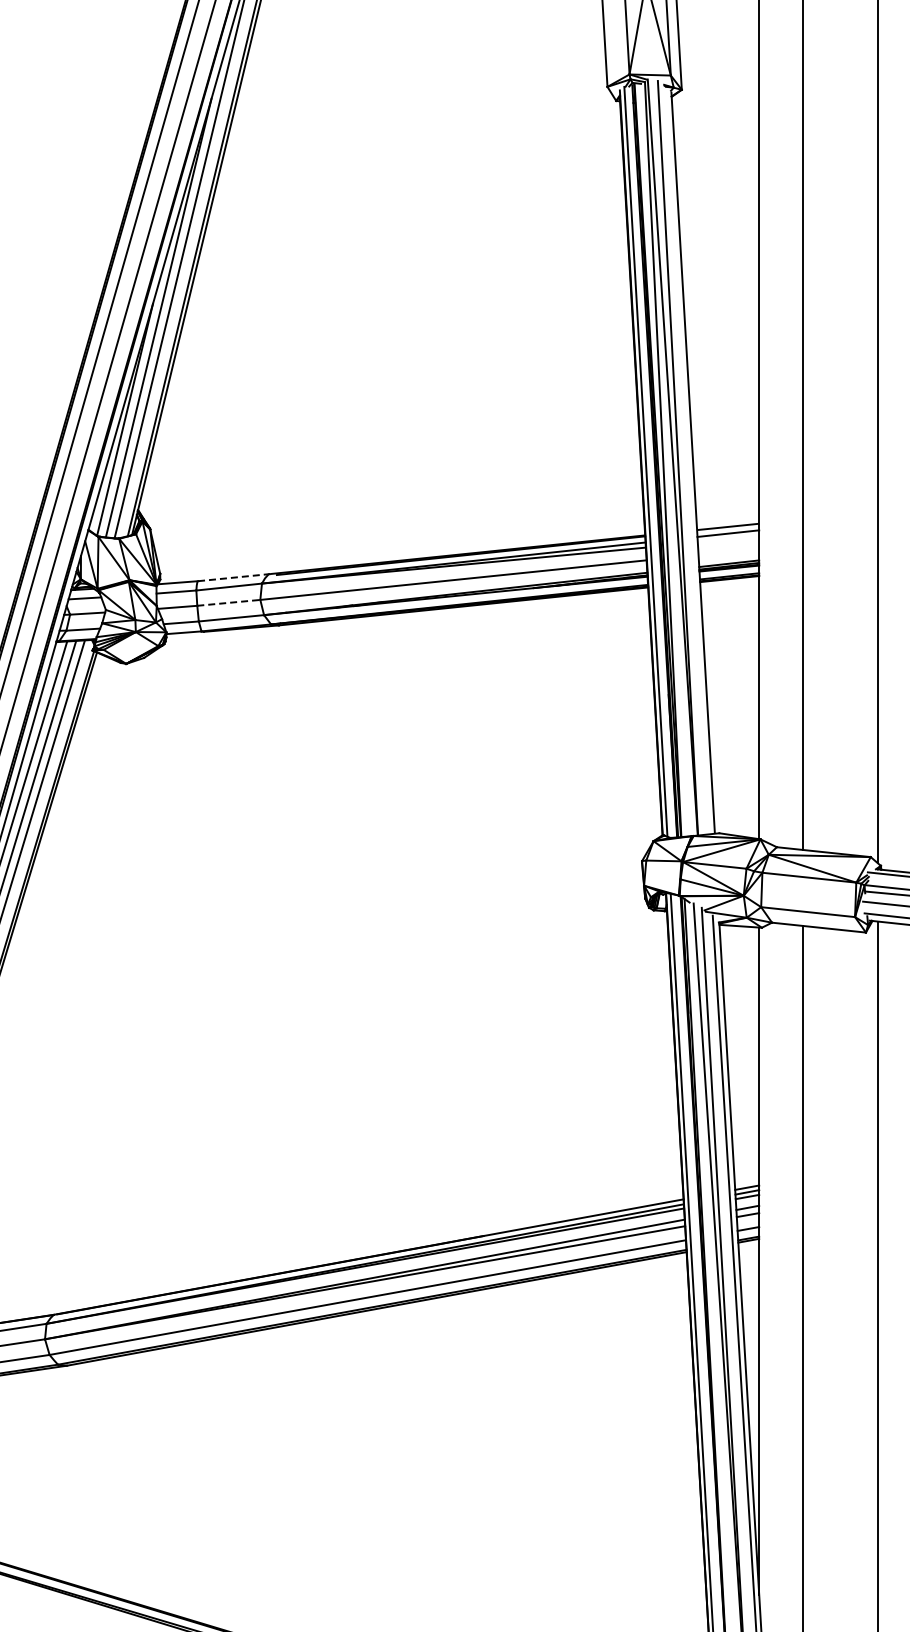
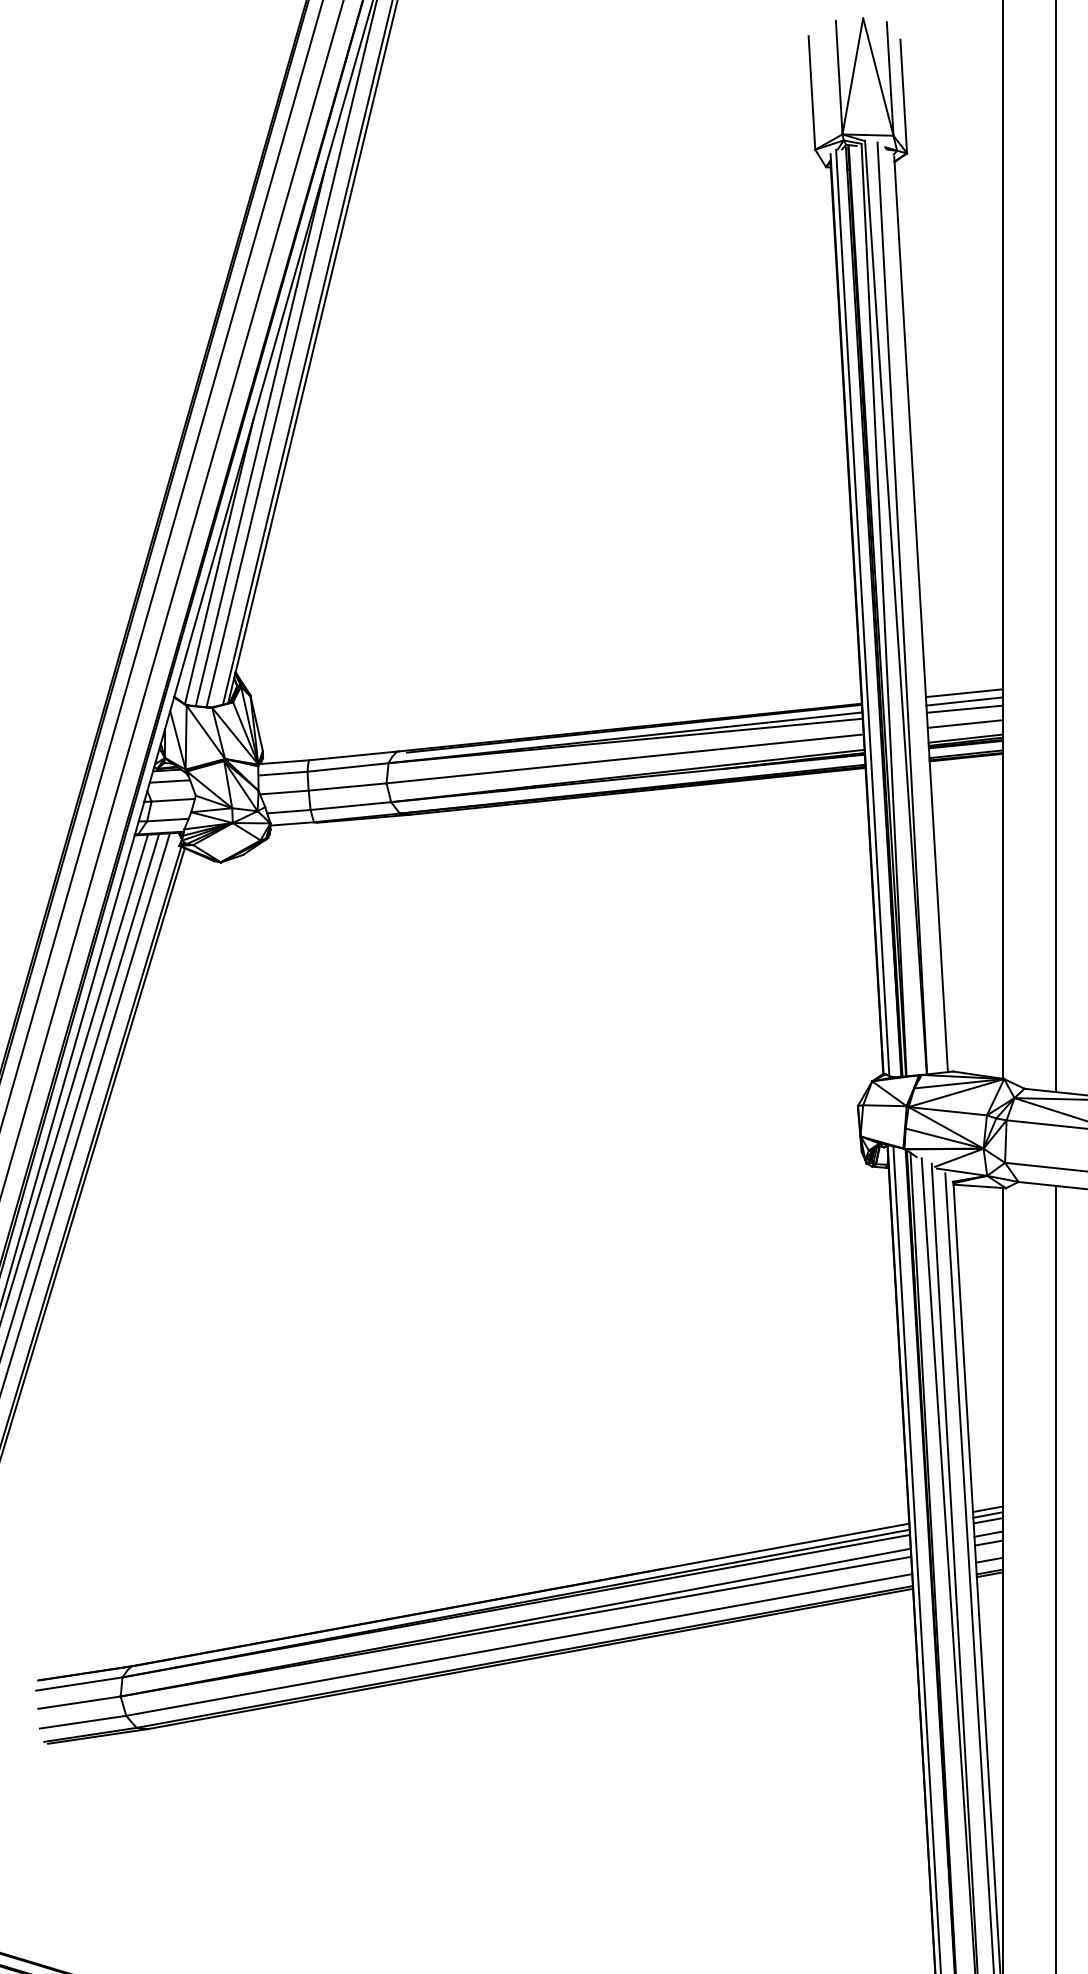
line: (728, 539) -> (964, 708), added
line: (728, 551) -> (964, 723), added
line: (233, 577) -> (353, 755), dashed -> solid
line: (228, 602) -> (347, 786), dashed -> solid

